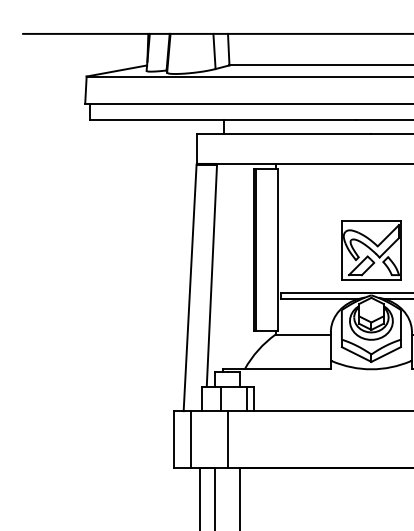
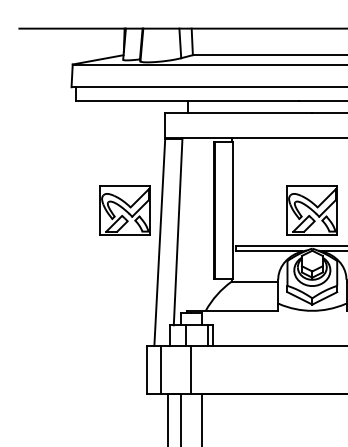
part: (148, 250) -> (124, 210), added

